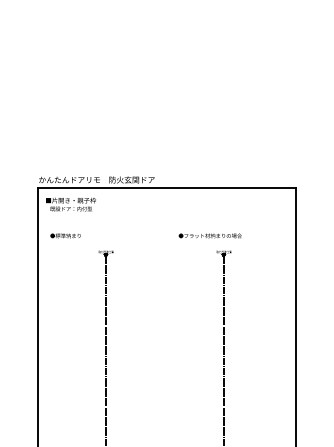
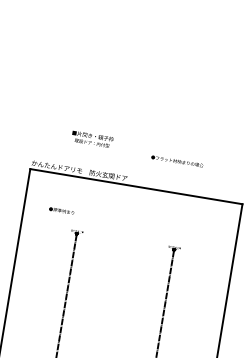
text: (70, 204) -> (92, 139), moved
text: (65, 235) -> (61, 210), moved
text: (209, 235) -> (176, 161), moved

